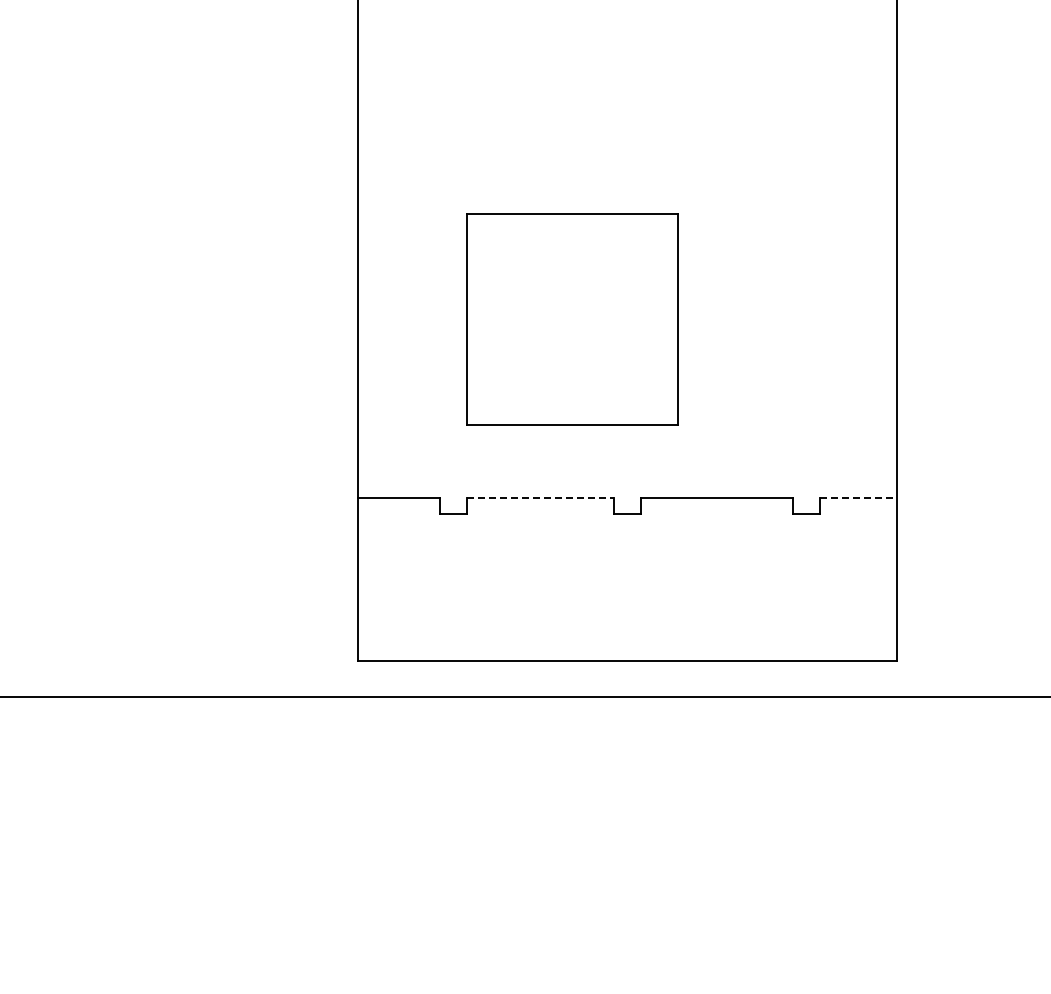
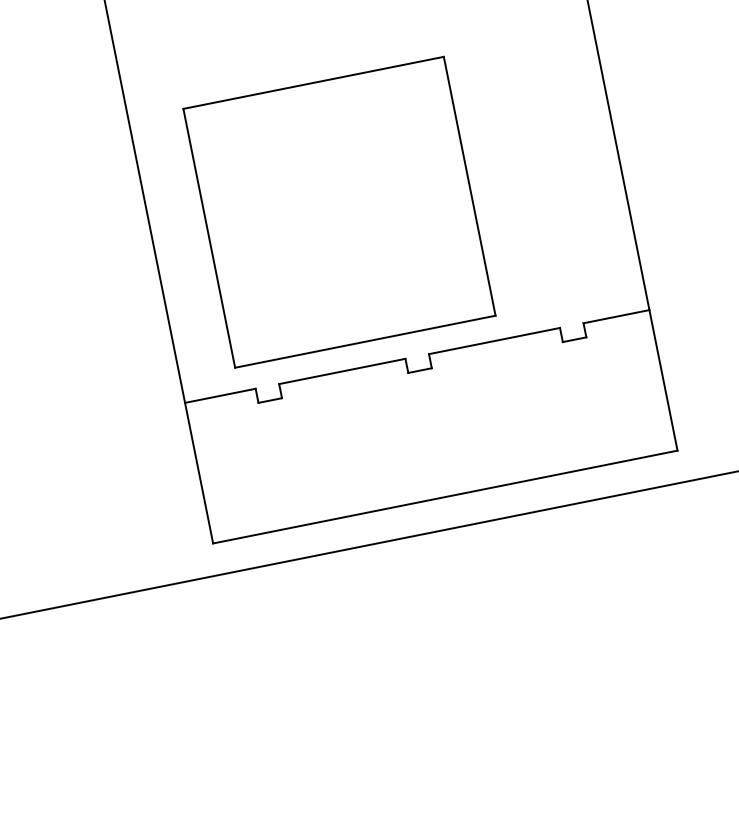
part: (572, 319) -> (339, 212), size x1.43
line: (540, 497) -> (342, 371), dashed -> solid
line: (859, 497) -> (617, 316), dashed -> solid

